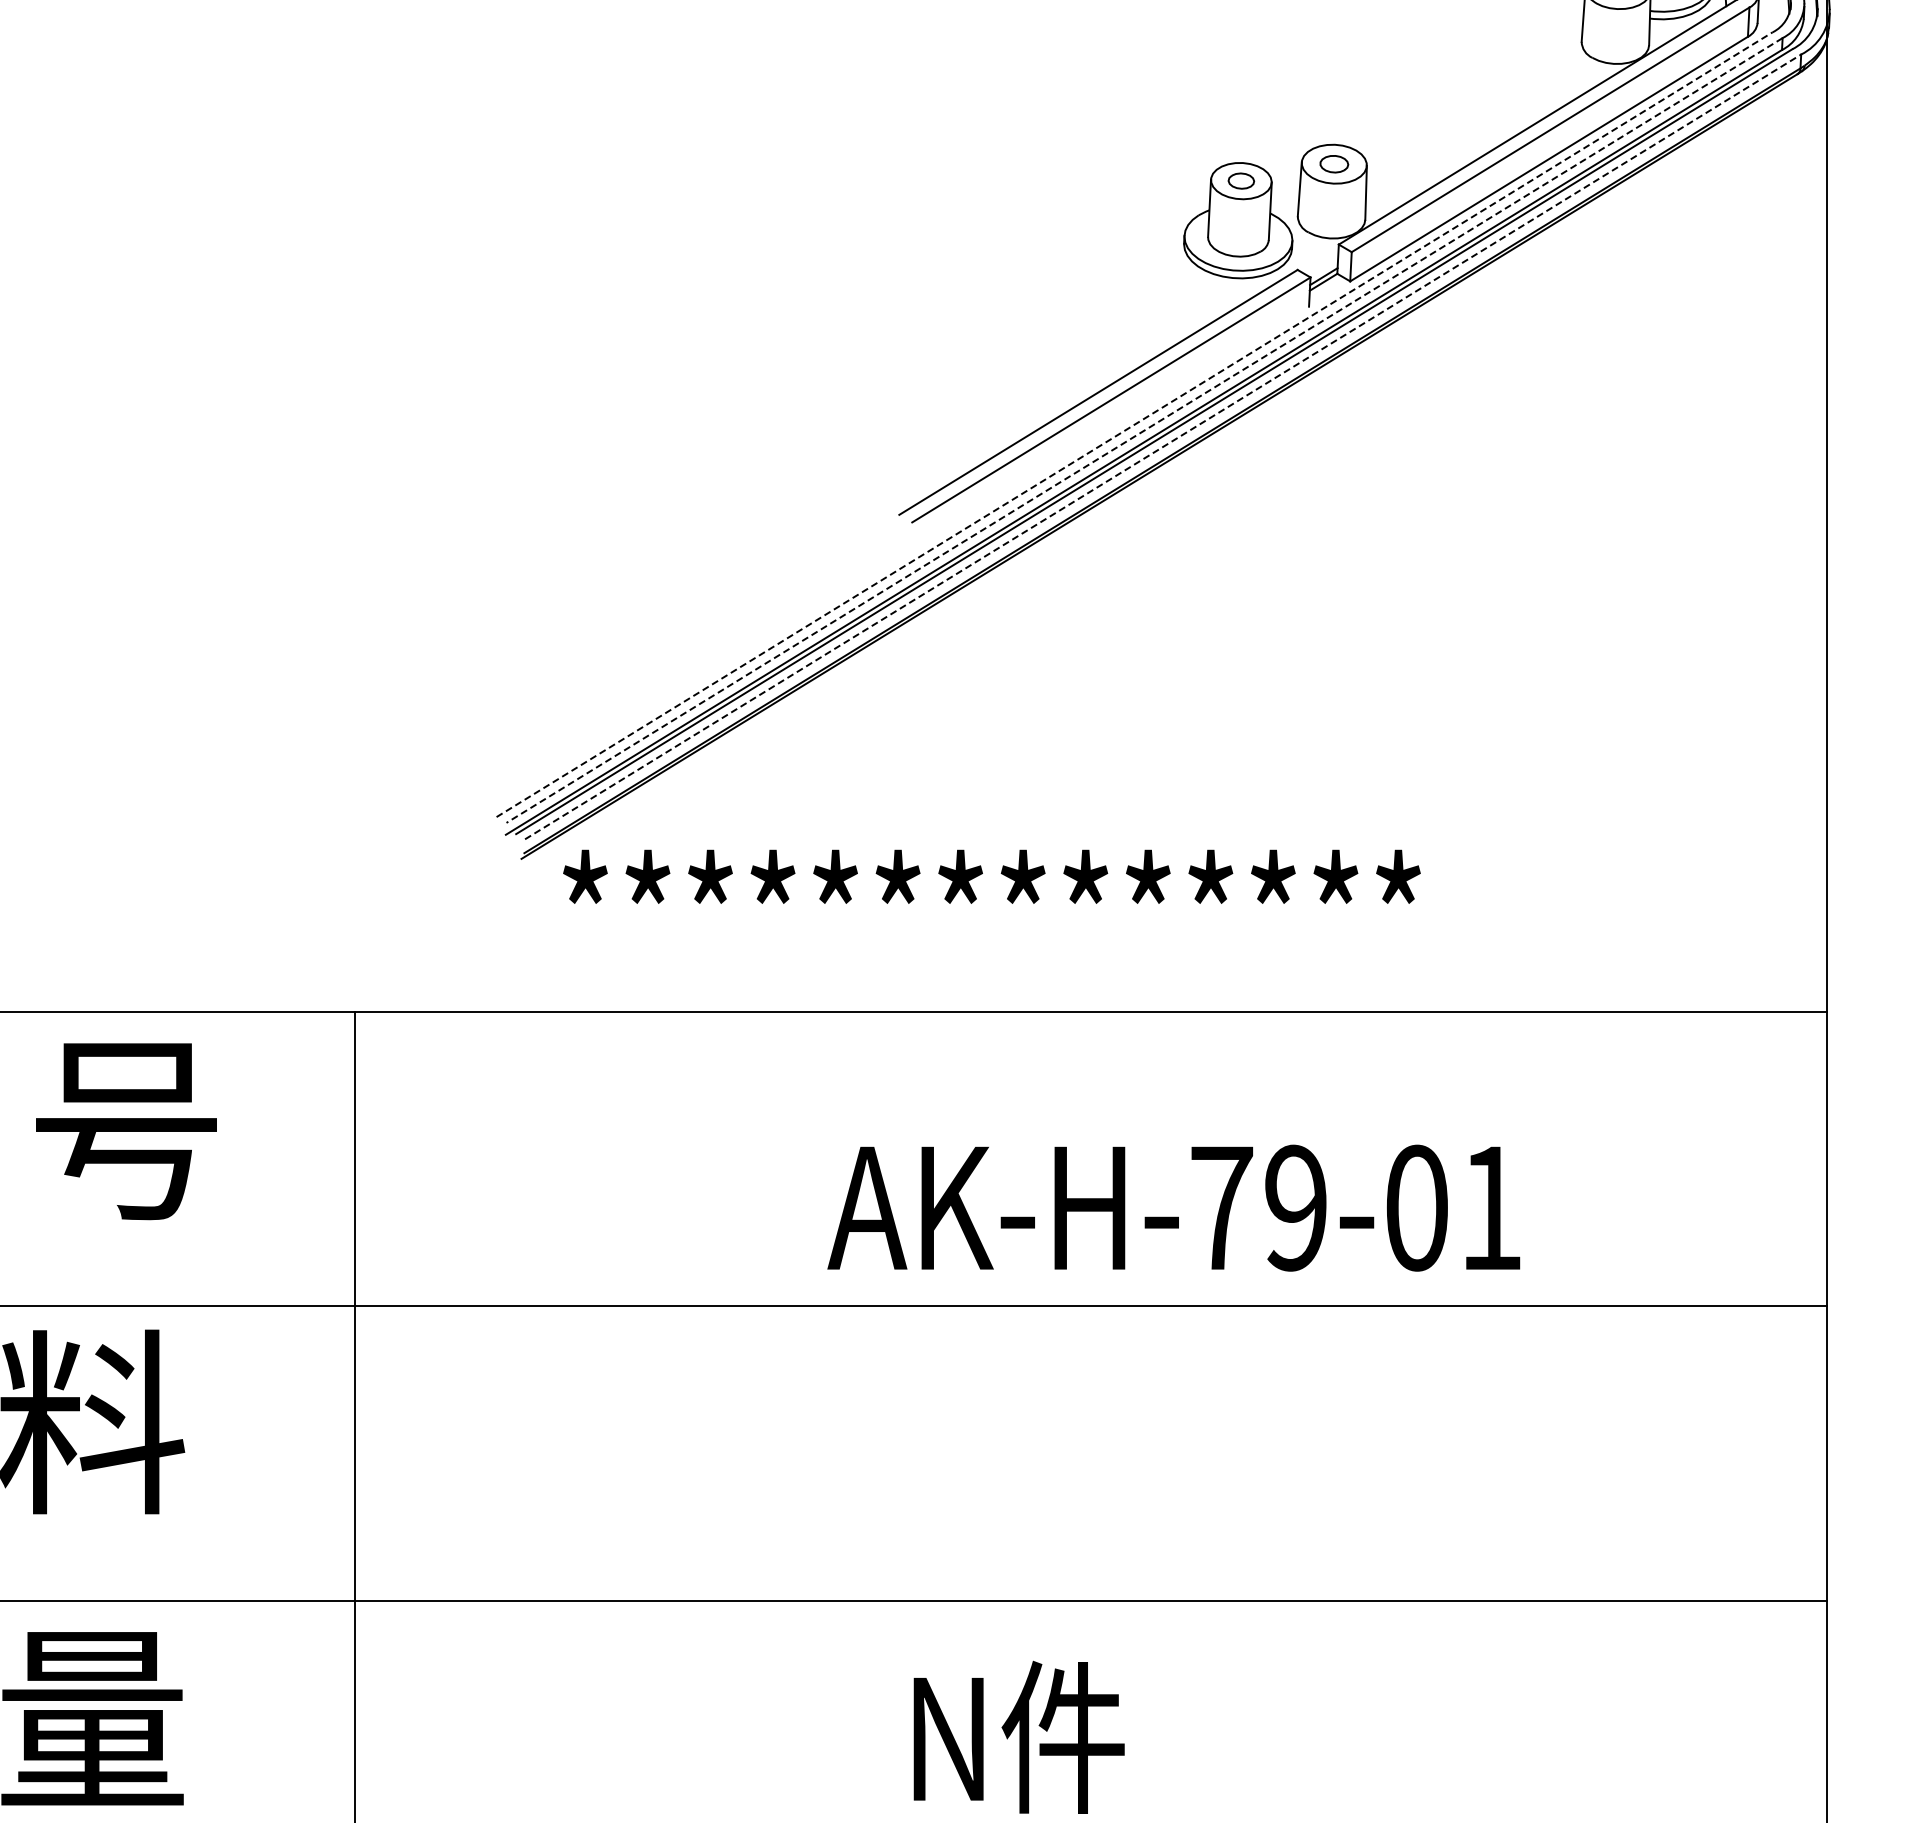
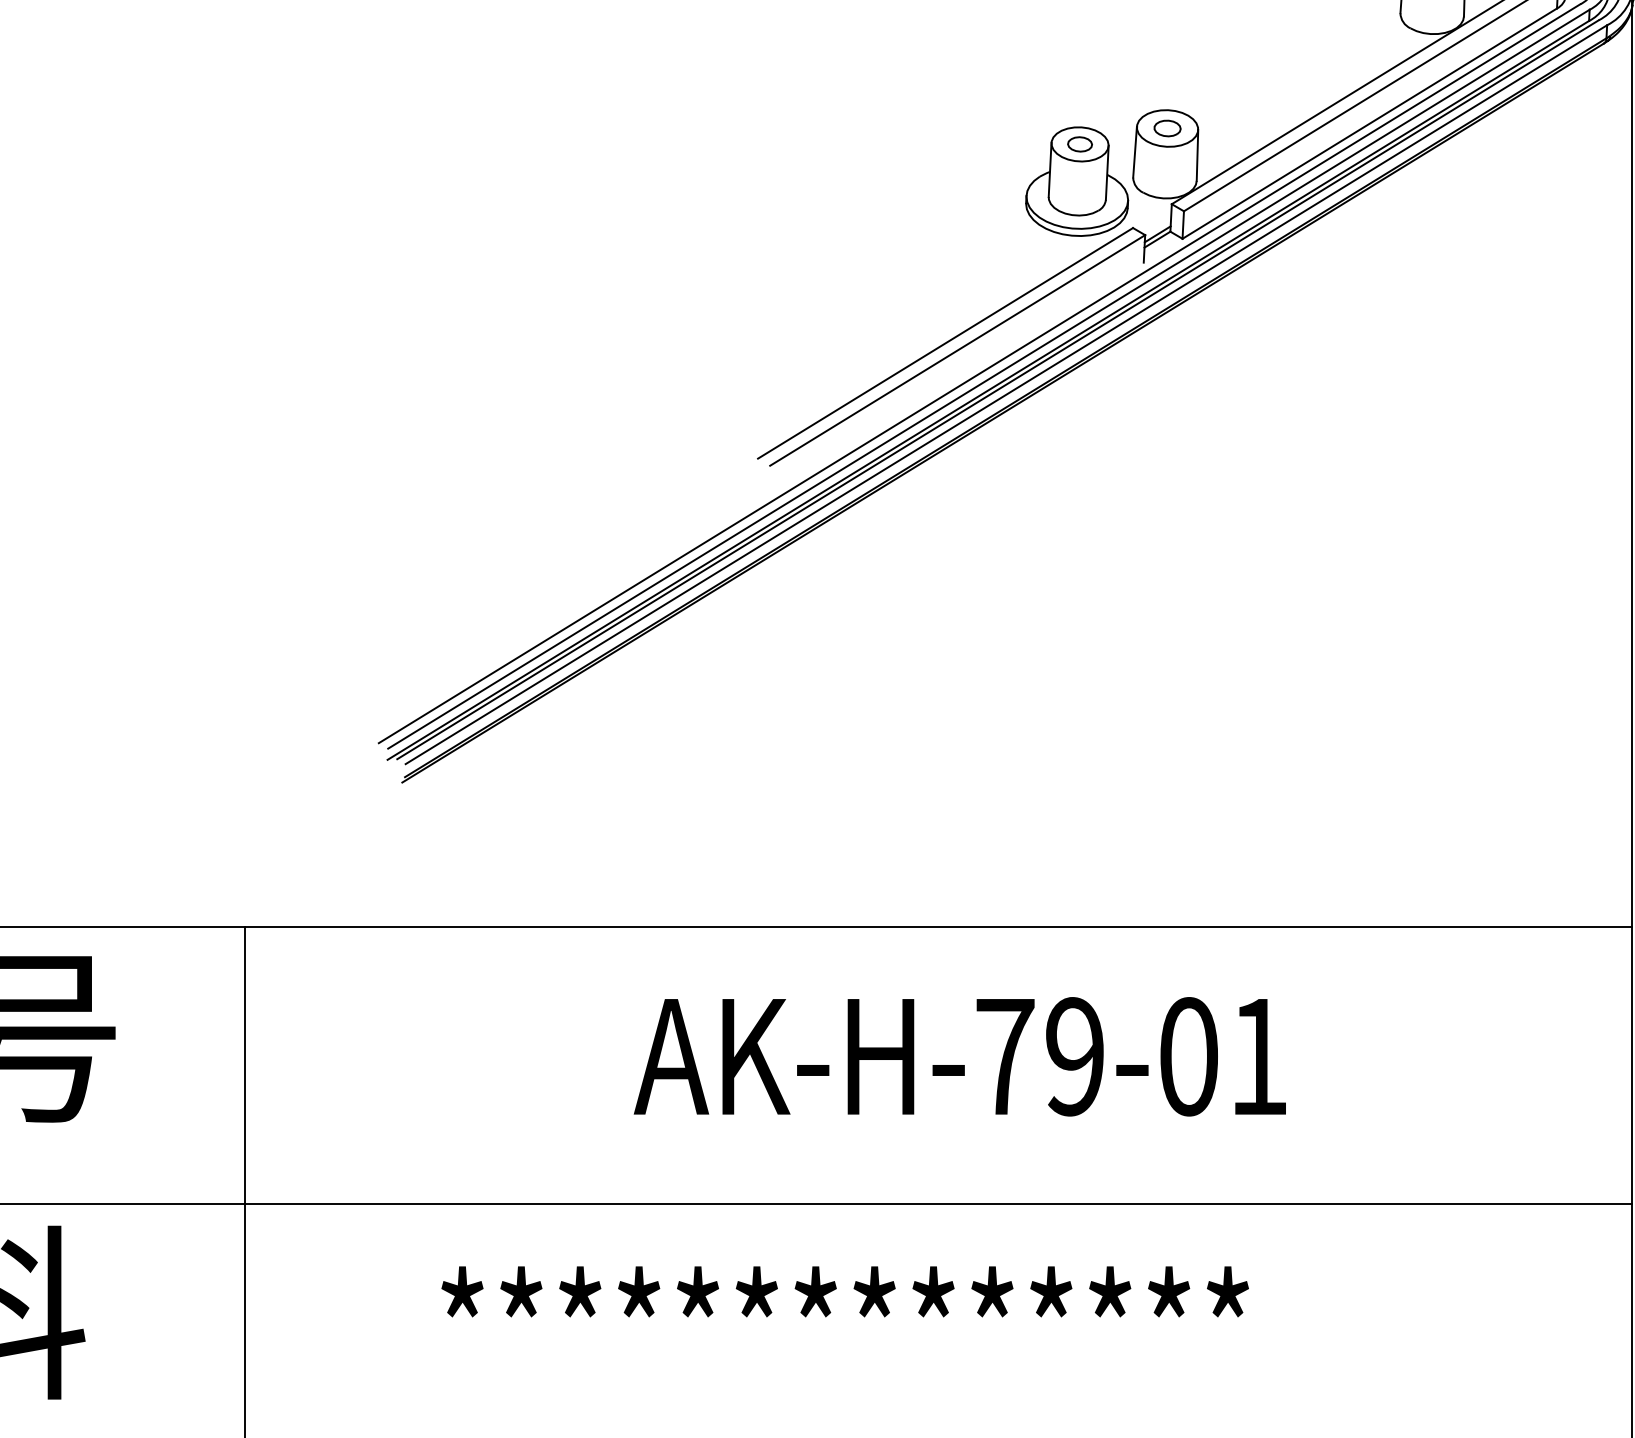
line: (1135, 424) -> (980, 373), dashed -> solid
line: (1144, 430) -> (988, 379), dashed -> solid
line: (1163, 446) -> (1006, 394), dashed -> solid
text: (991, 876) -> (844, 1291), moved
text: (1173, 1207) -> (959, 1056), moved

